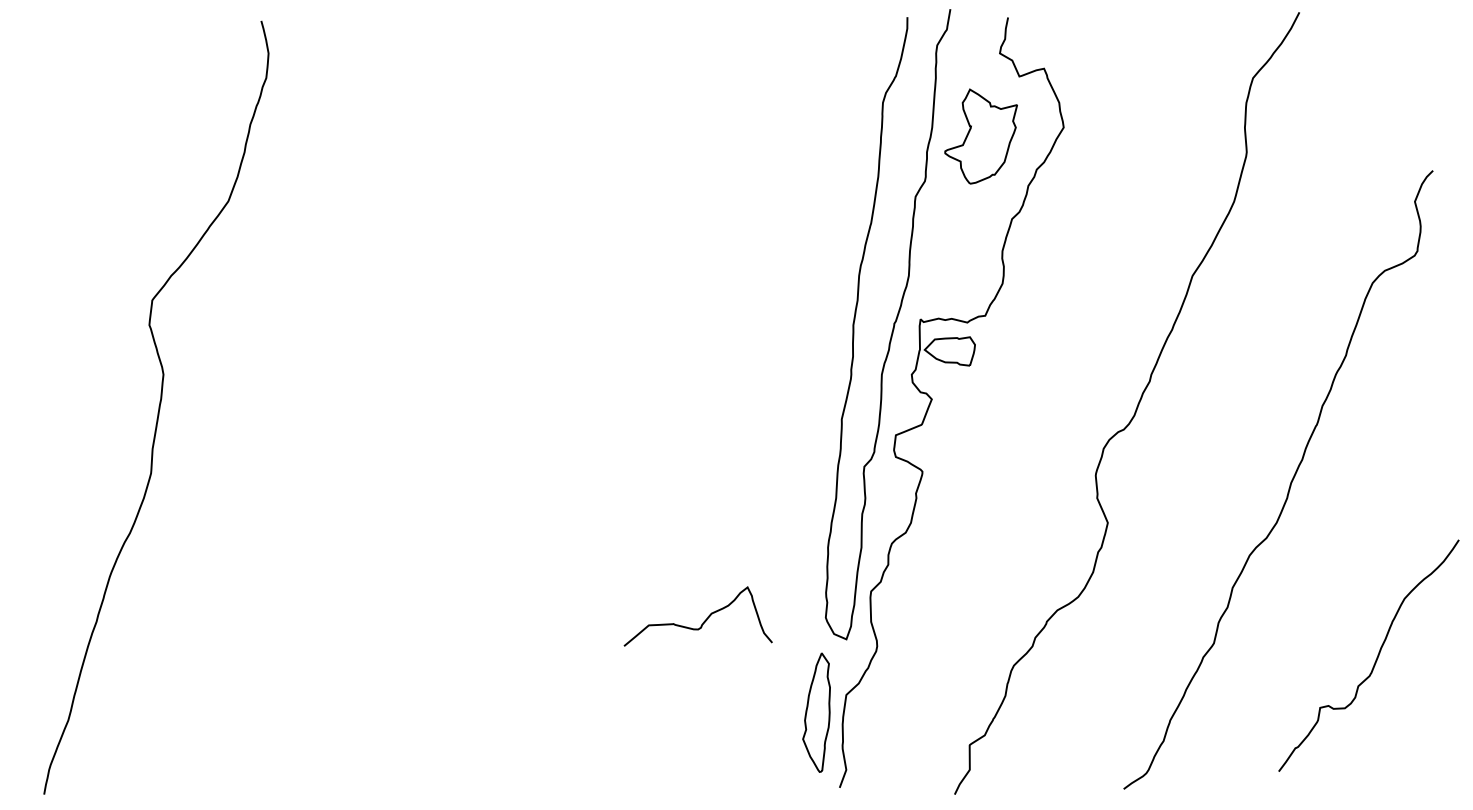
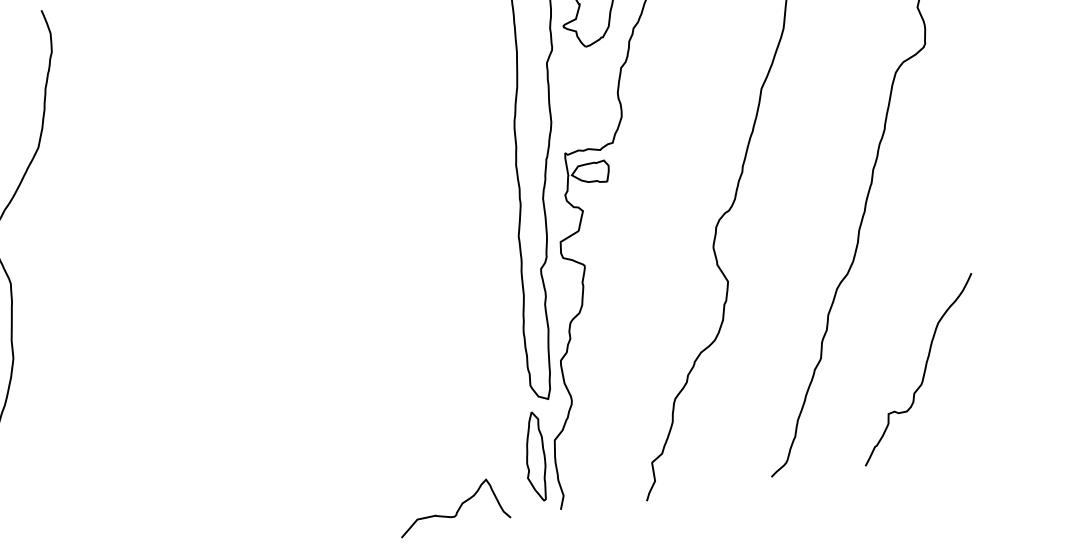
curve: (703, 621) -> (457, 510), moved
curve: (1375, 659) -> (923, 371), moved

